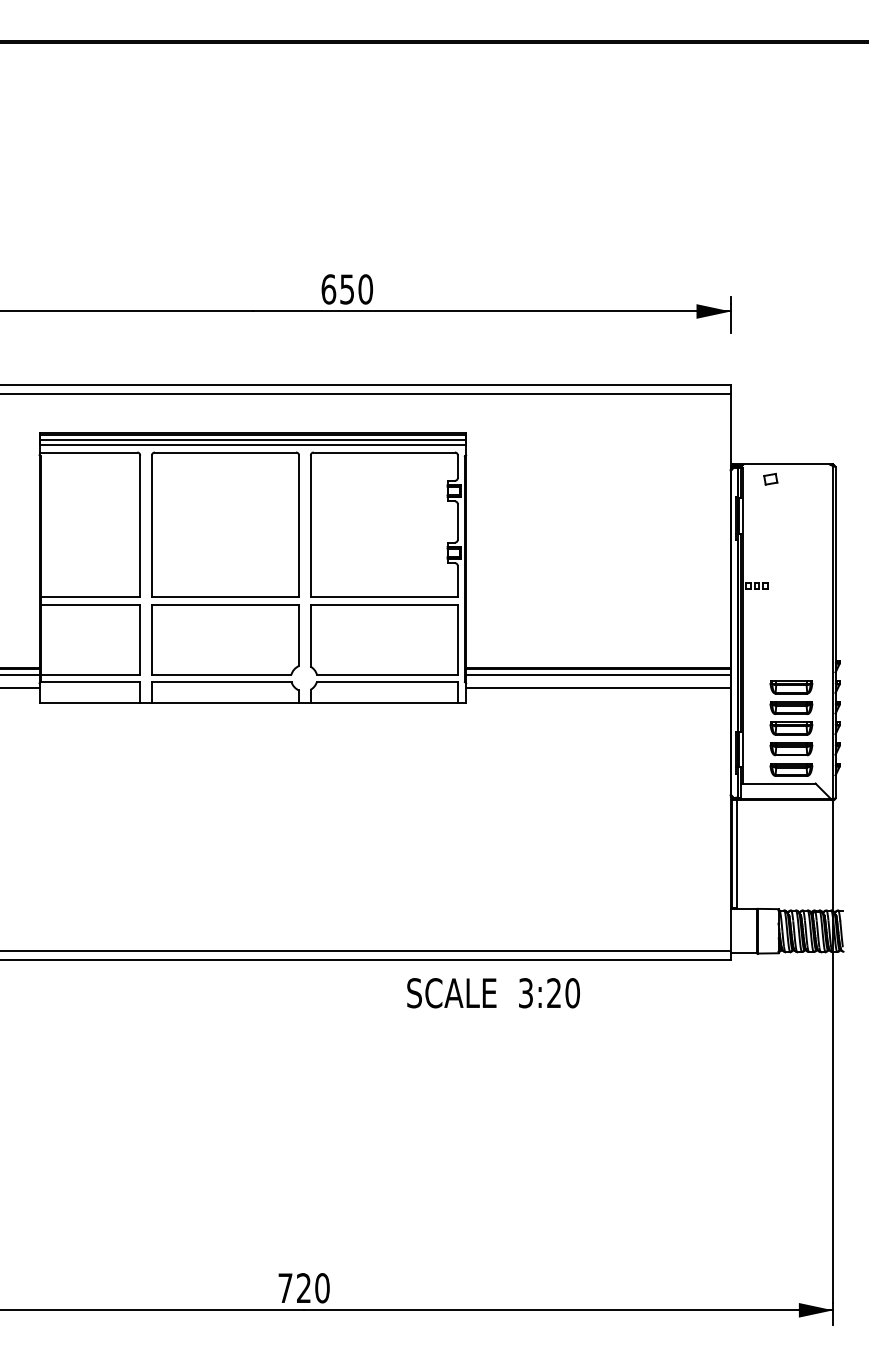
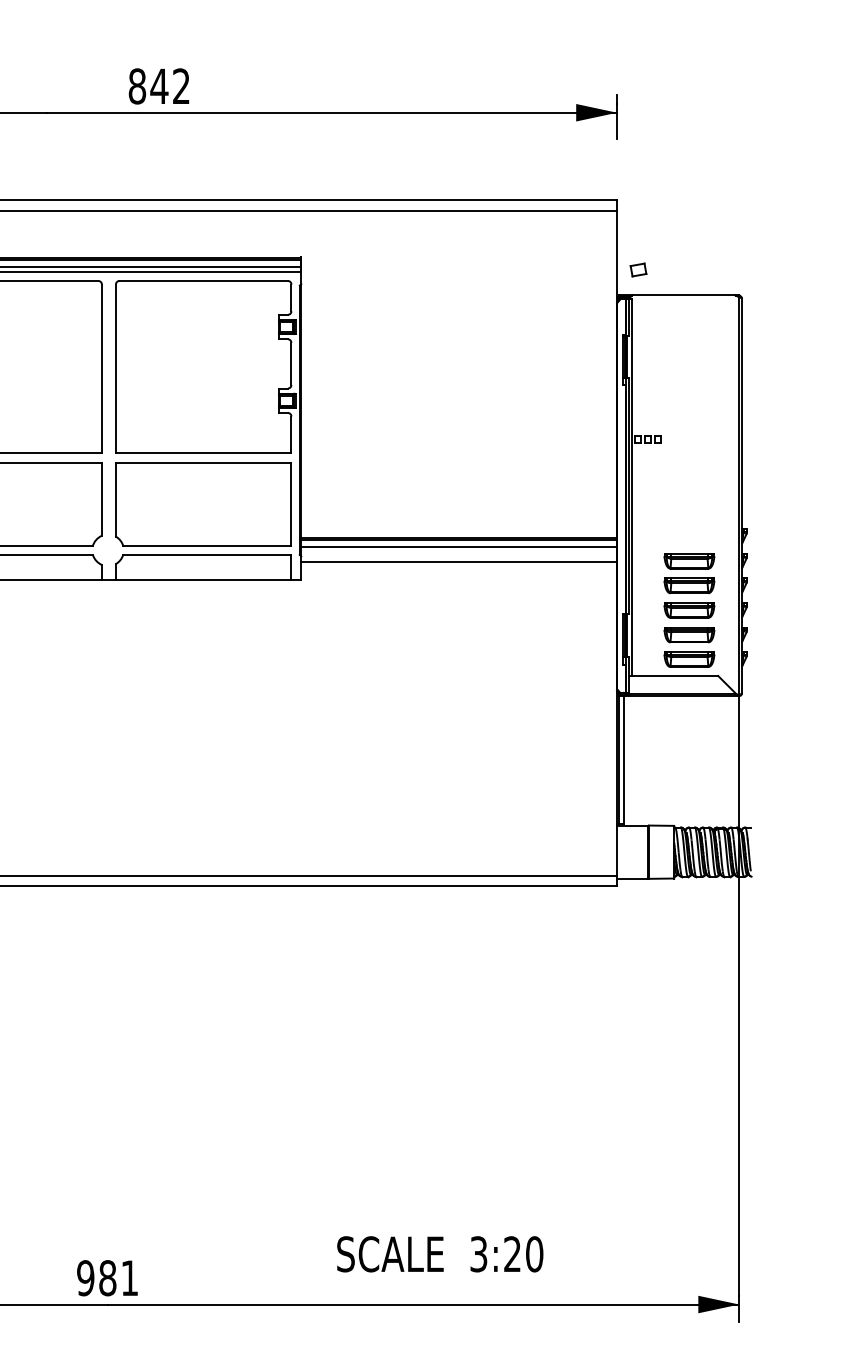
text: (347, 289) -> (159, 86), 650 -> 842
part: (770, 478) -> (638, 269), moved
text: (493, 993) -> (440, 1254), moved
text: (303, 1288) -> (107, 1278), 720 -> 981

